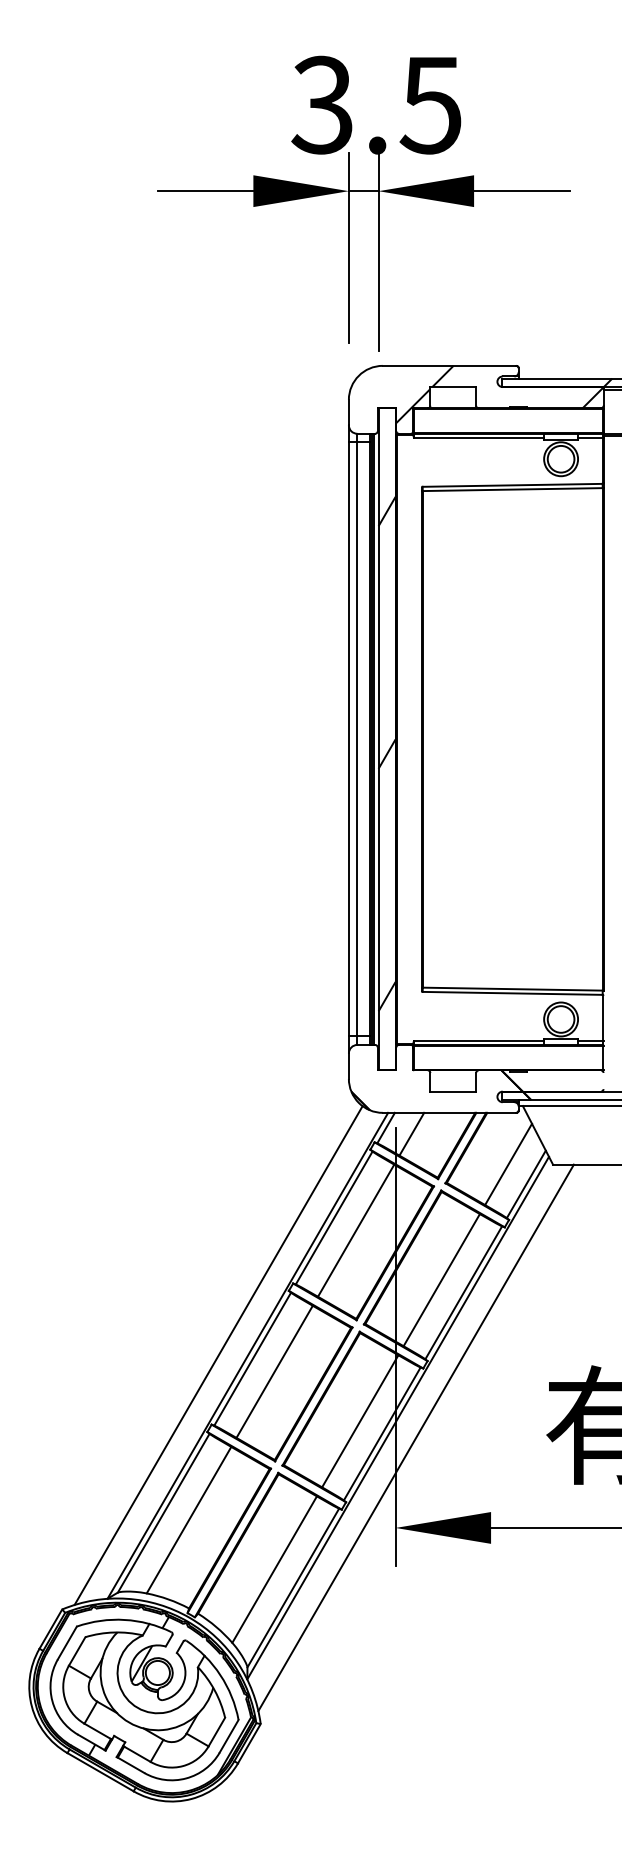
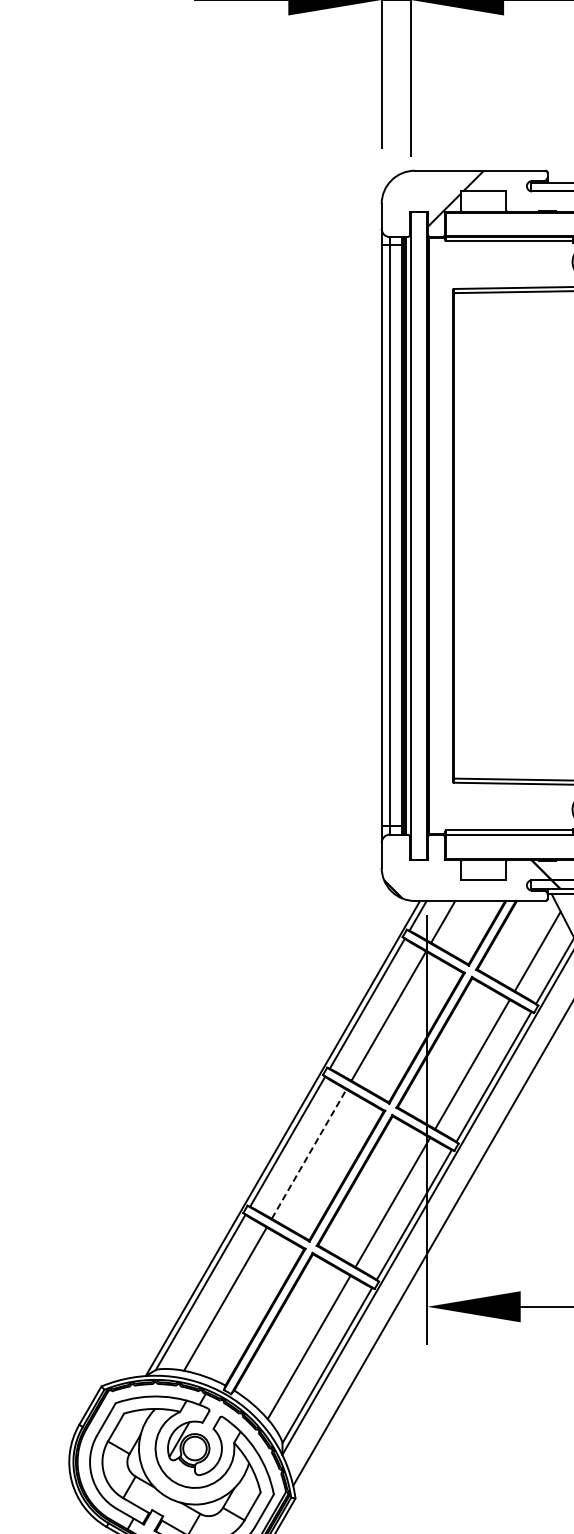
hatch: (386, 753) -> (418, 549), removed
line: (218, 1355) -> (254, 1138), removed
line: (274, 1371) -> (308, 1153), solid -> dashed

